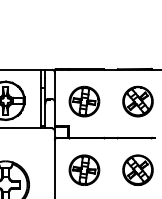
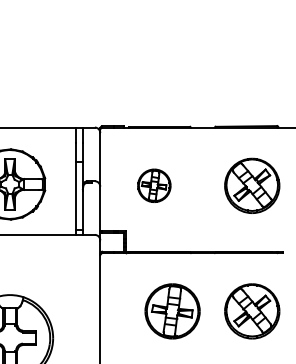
part: (84, 101) -> (154, 185), size x0.6
part: (84, 169) -> (172, 310), moved

